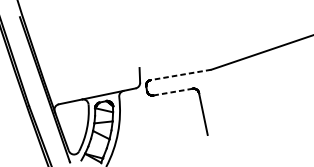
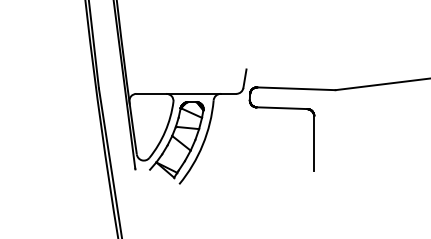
line: (180, 74) -> (295, 88), dashed -> solid
line: (173, 92) -> (282, 108), dashed -> solid

